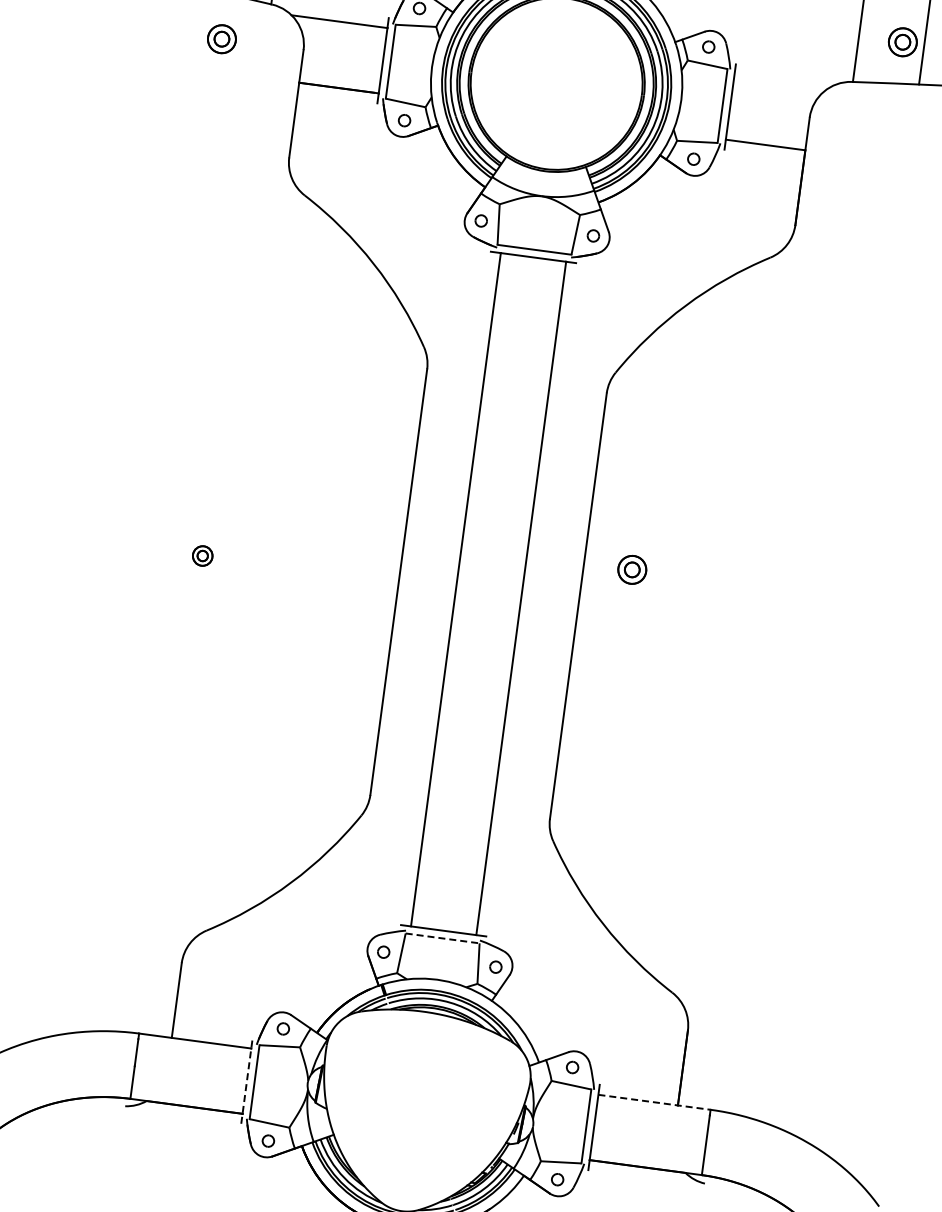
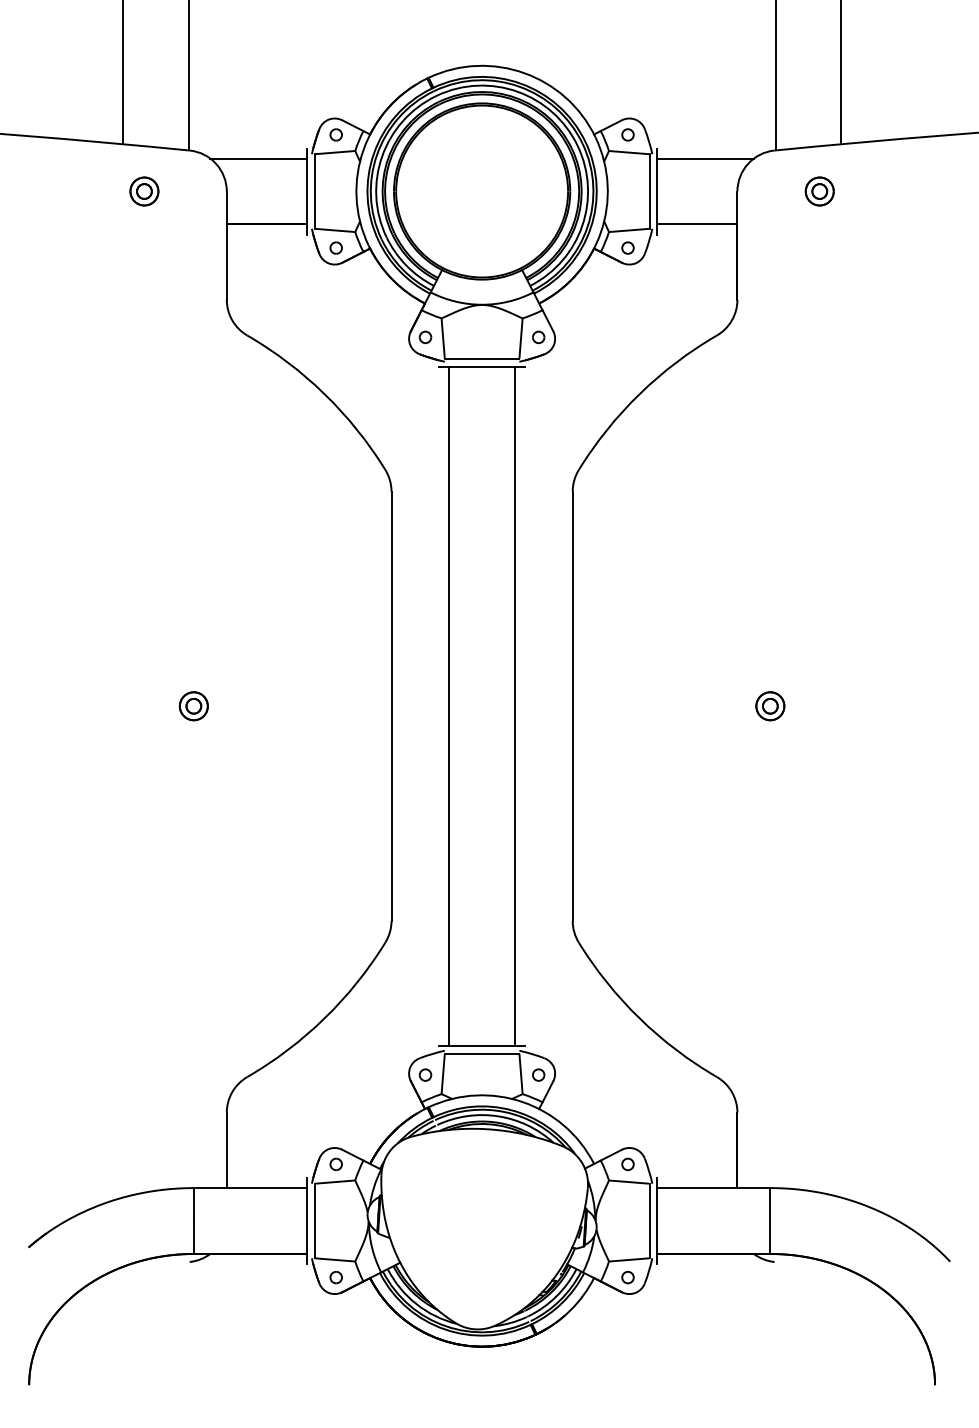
part: (902, 42) -> (819, 191), moved
line: (782, 80) -> (705, 158), added
part: (202, 556) -> (193, 706), size x1.43
part: (632, 570) -> (770, 706), moved
line: (443, 938) -> (482, 1053), dashed -> solid
line: (247, 1081) -> (307, 1221), dashed -> solid
line: (654, 1102) -> (713, 1188), dashed -> solid

